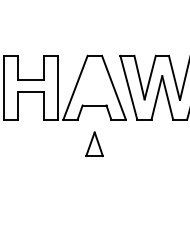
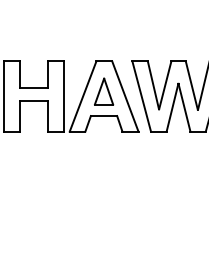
part: (94, 144) -> (103, 91), moved

